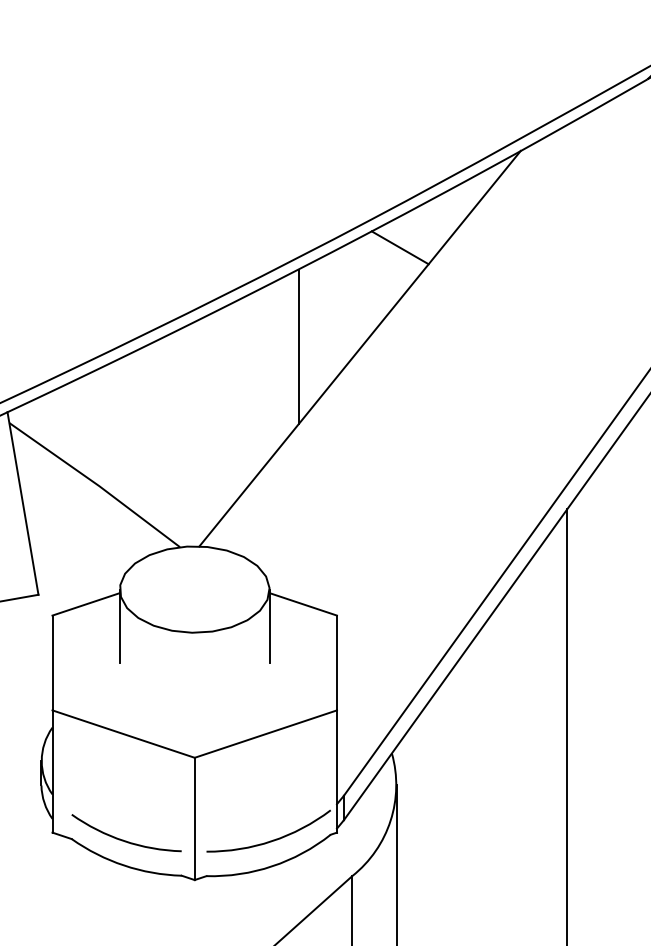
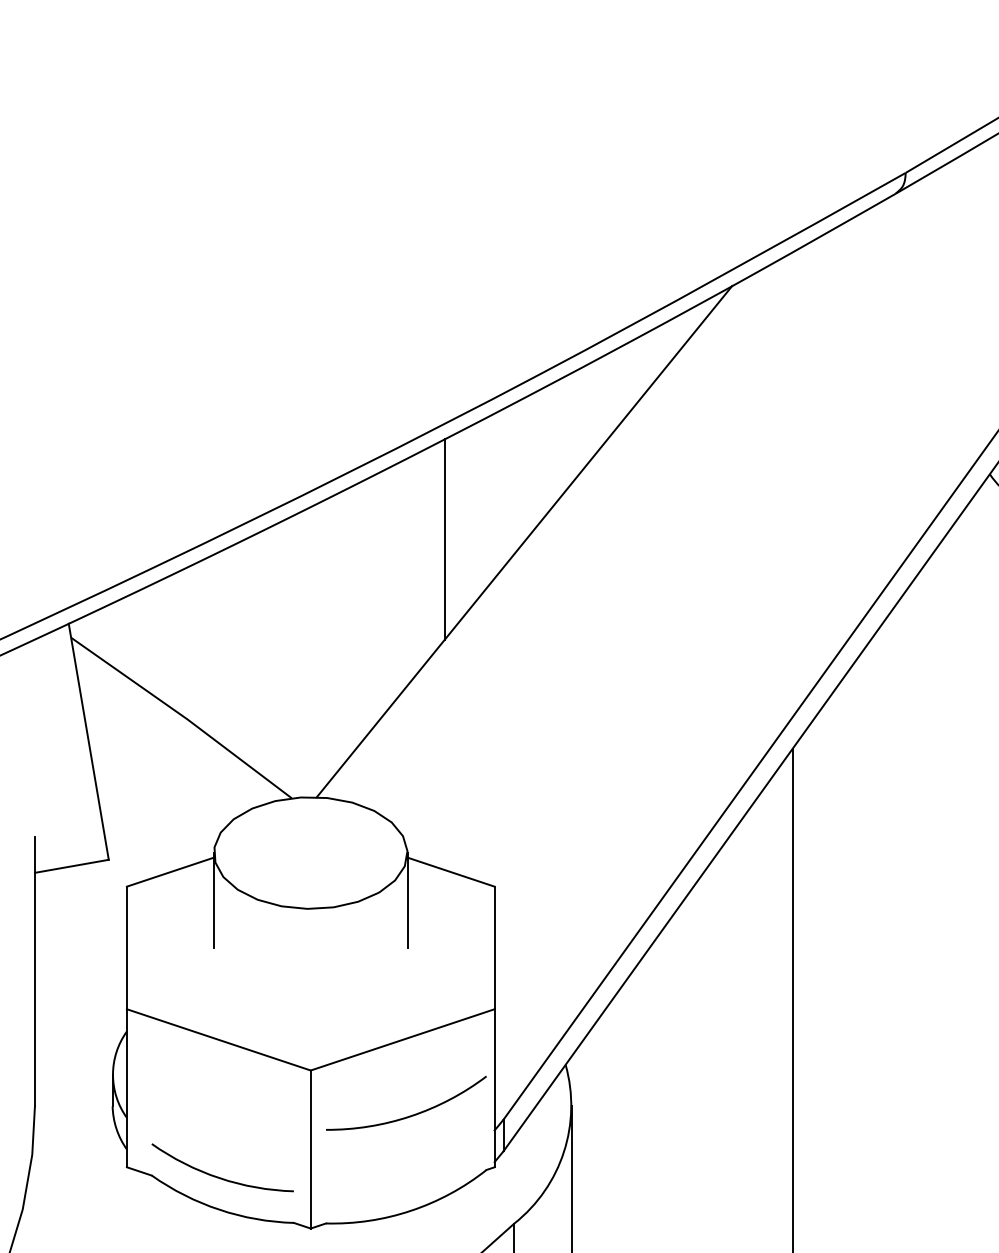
line: (400, 247) -> (576, 411), removed
arc: (271, 840) -> (409, 1115), moved

